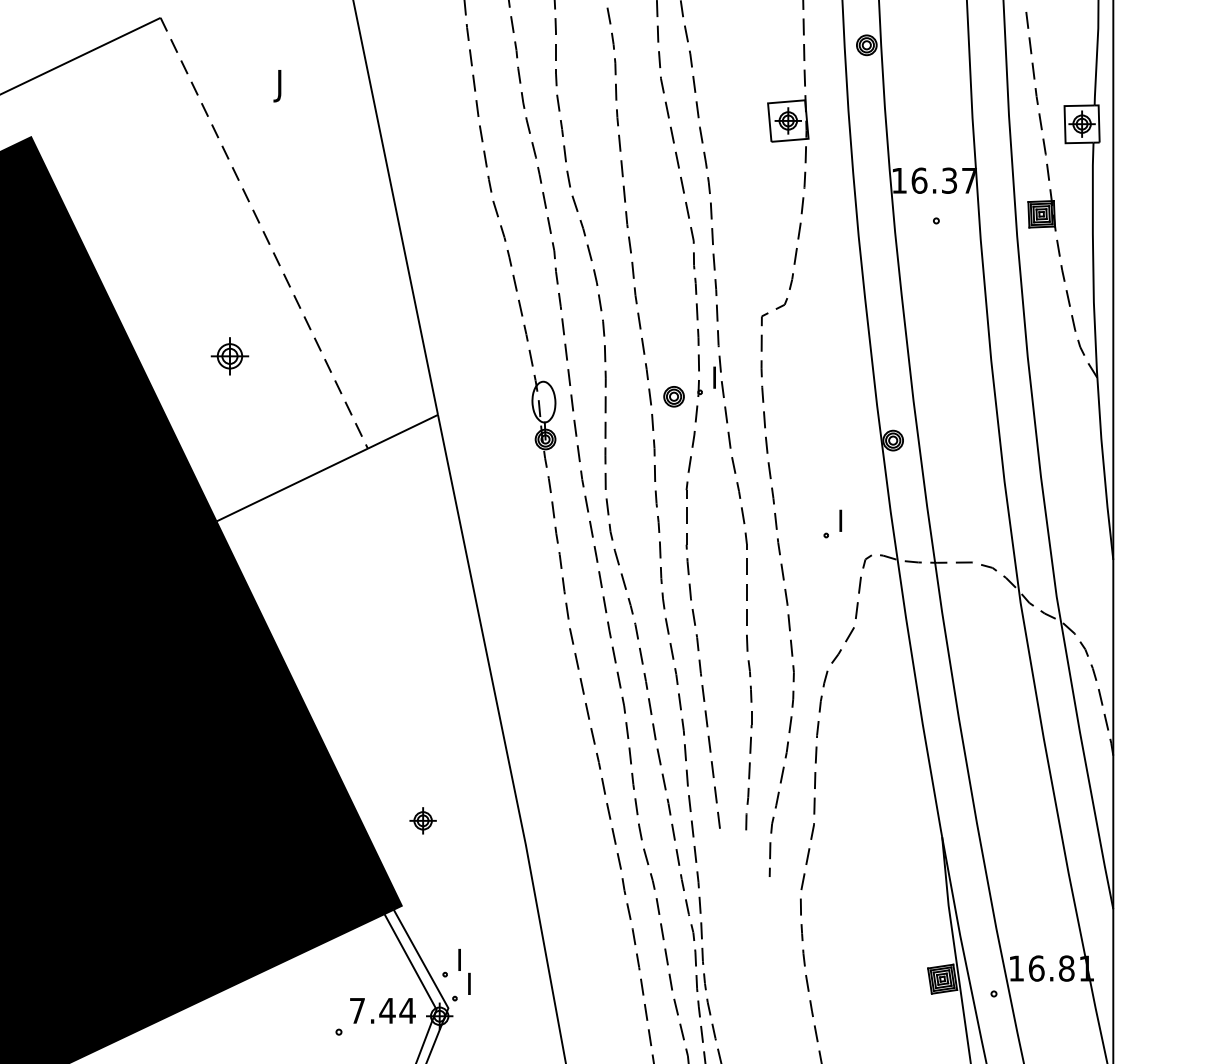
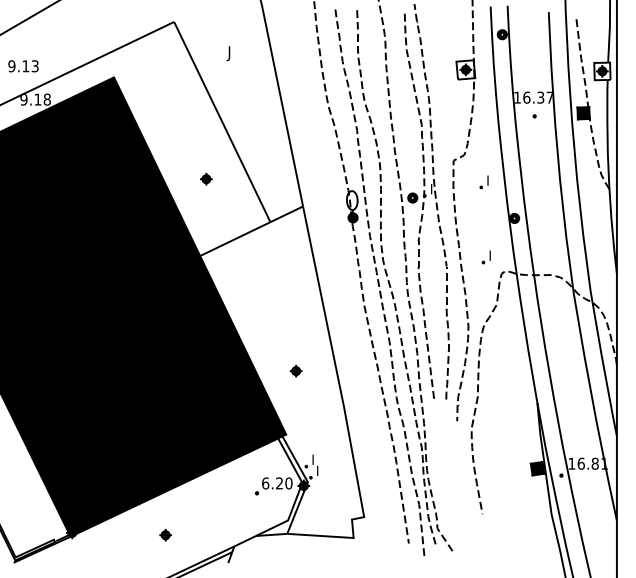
line: (264, 234) -> (222, 122), dashed -> solid
part: (230, 354) -> (206, 178), size x0.71
part: (826, 363) -> (483, 182), added
part: (421, 819) -> (295, 370), moved
text: (382, 1010) -> (277, 483), 7.44 -> 6.20

